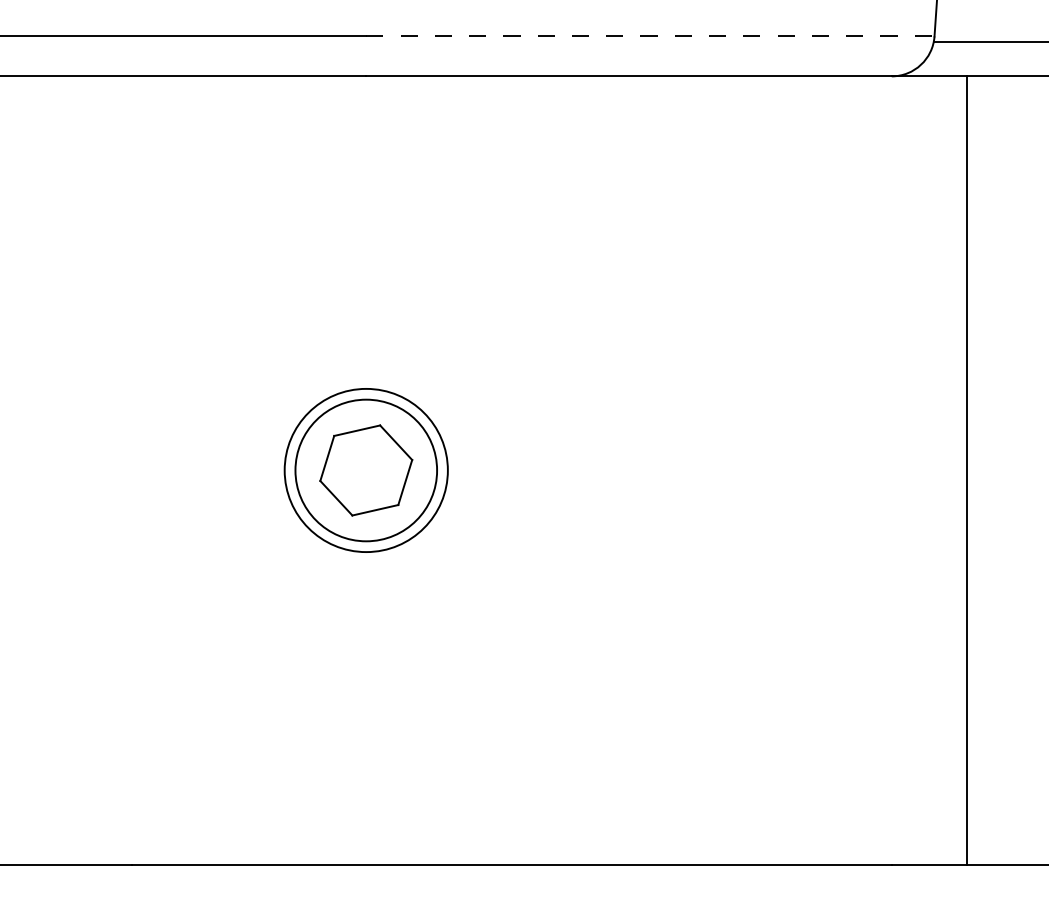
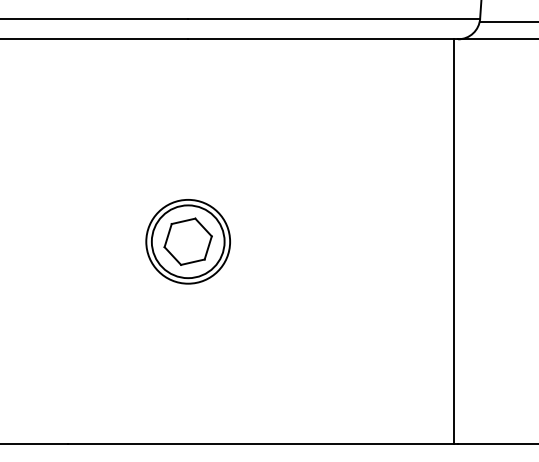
line: (651, 35) -> (334, 18), dashed -> solid
line: (966, 469) -> (453, 241), moved

